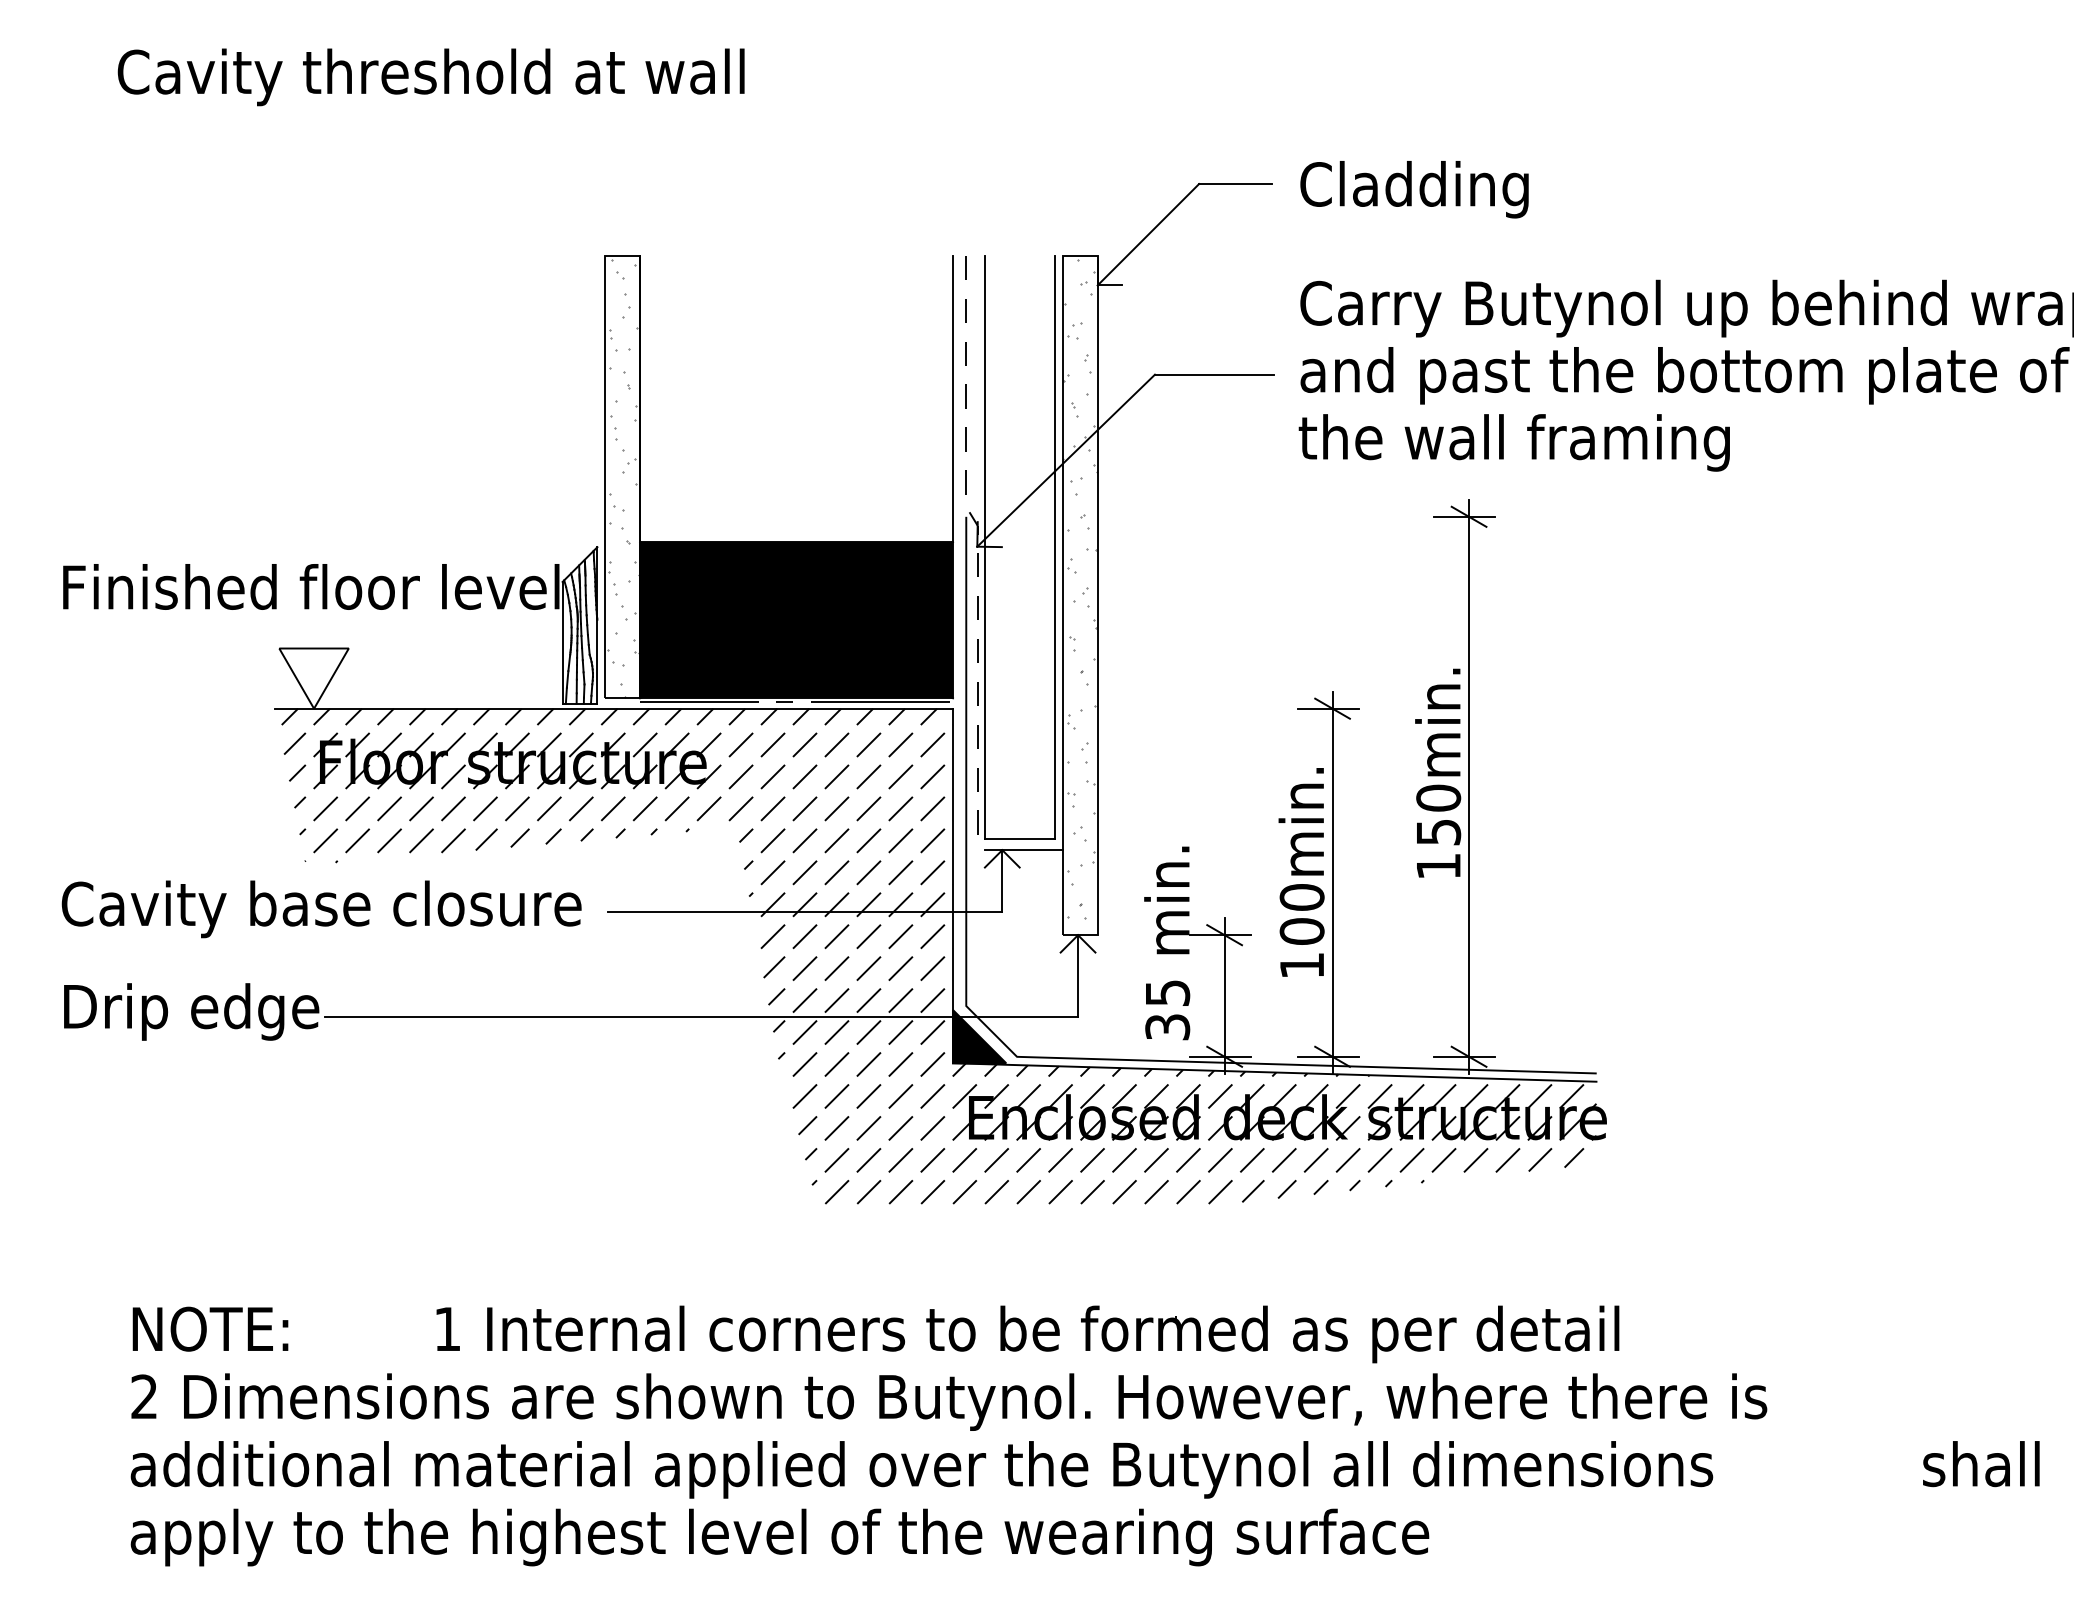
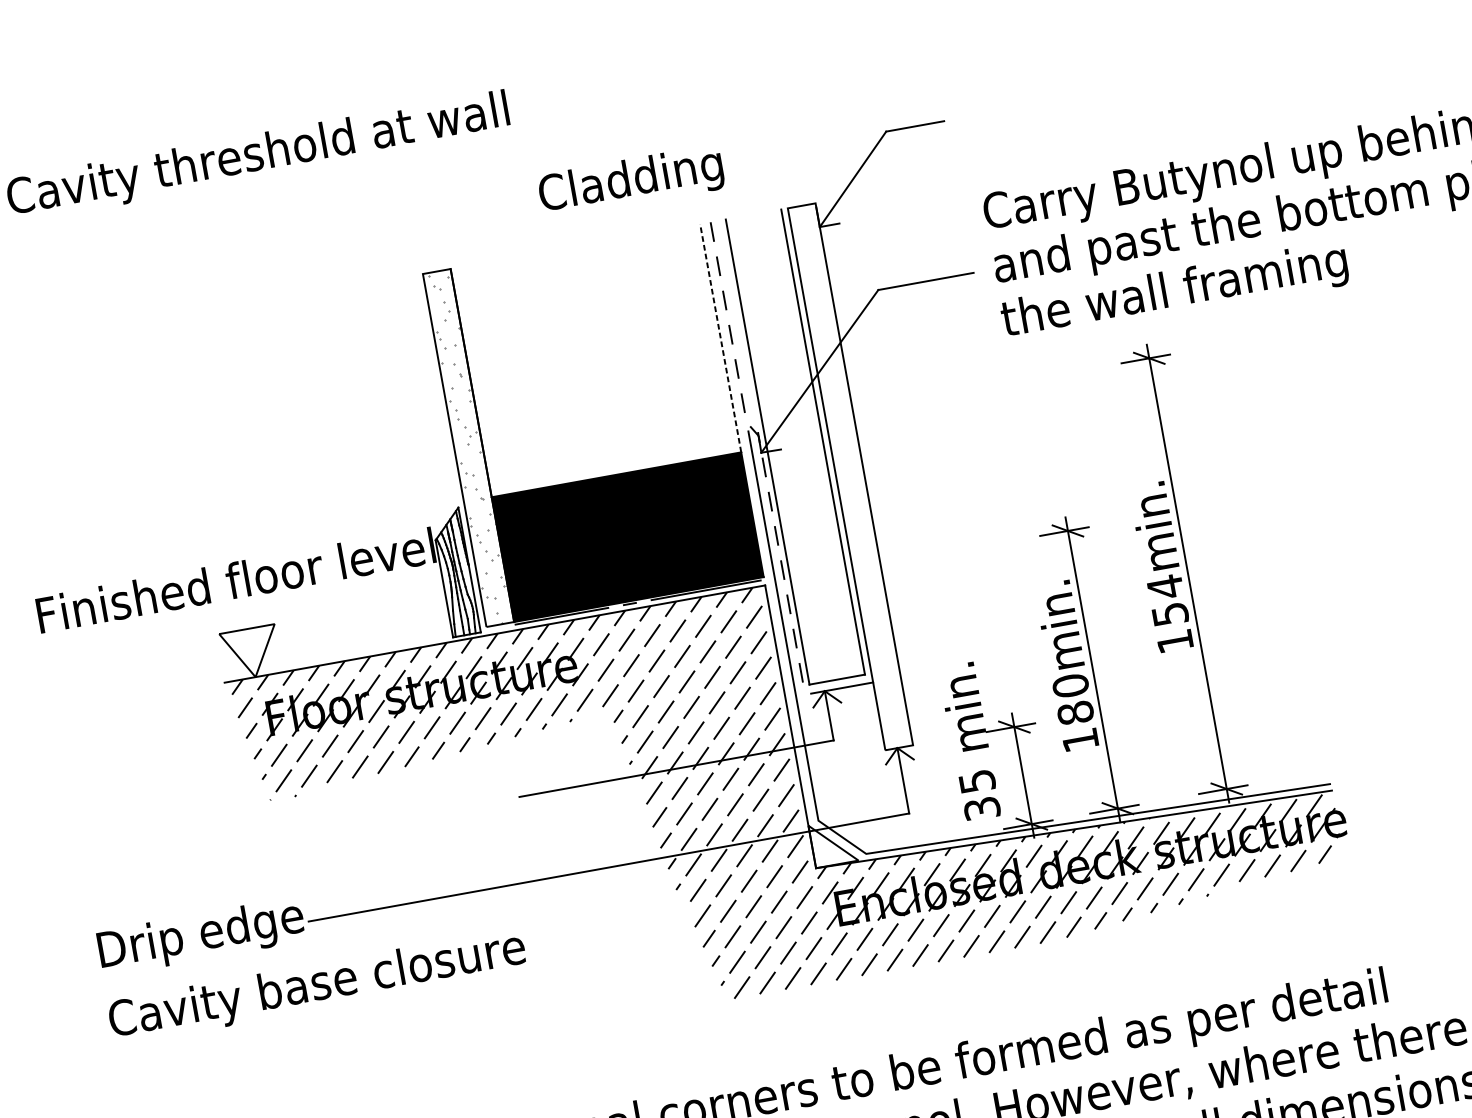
text: (1414, 189) -> (631, 182), moved
line: (952, 398) -> (720, 338), solid -> dashed
hatch: (1080, 588) -> (849, 471), removed
text: (1438, 798) -> (1165, 587), 150min. -> 154min.
text: (321, 909) -> (317, 986), moved
text: (1302, 931) -> (1075, 712), 100min. -> 180min.
fill: (979, 1036) -> (833, 843), removed

